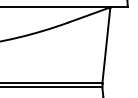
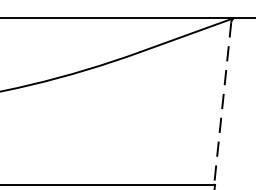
line: (106, 46) -> (223, 104), solid -> dashed

